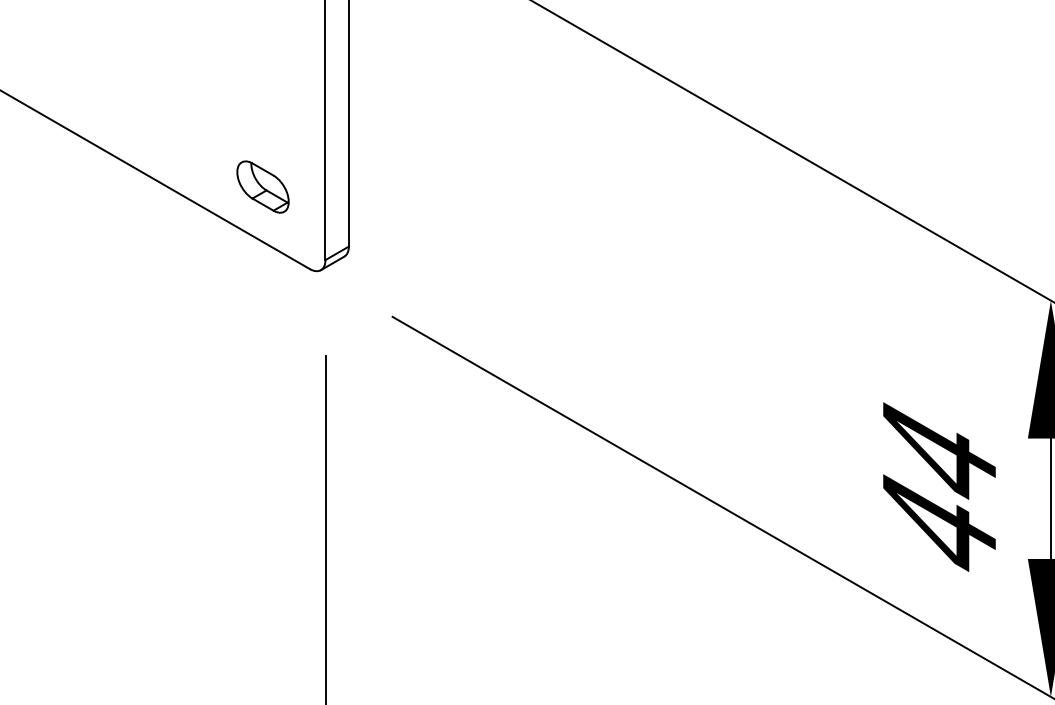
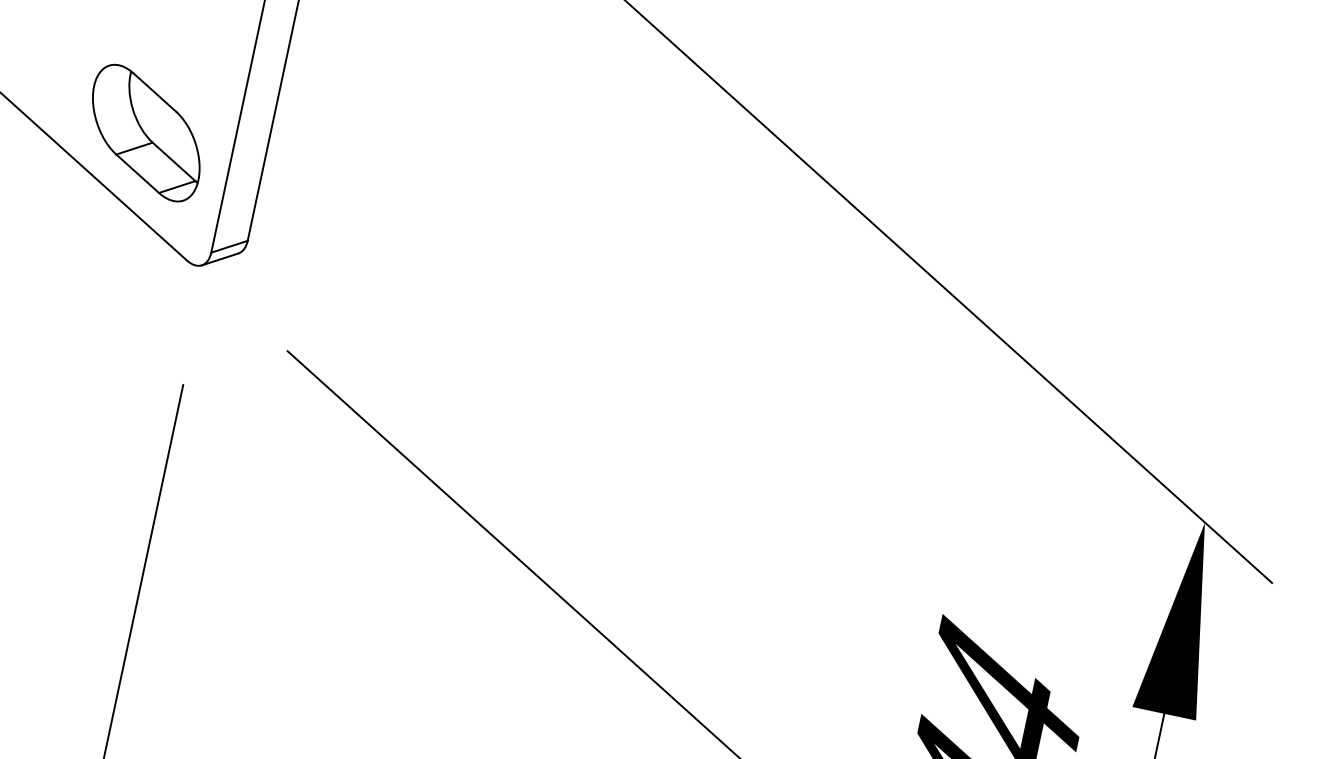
part: (262, 186) -> (145, 132), size x1.67

